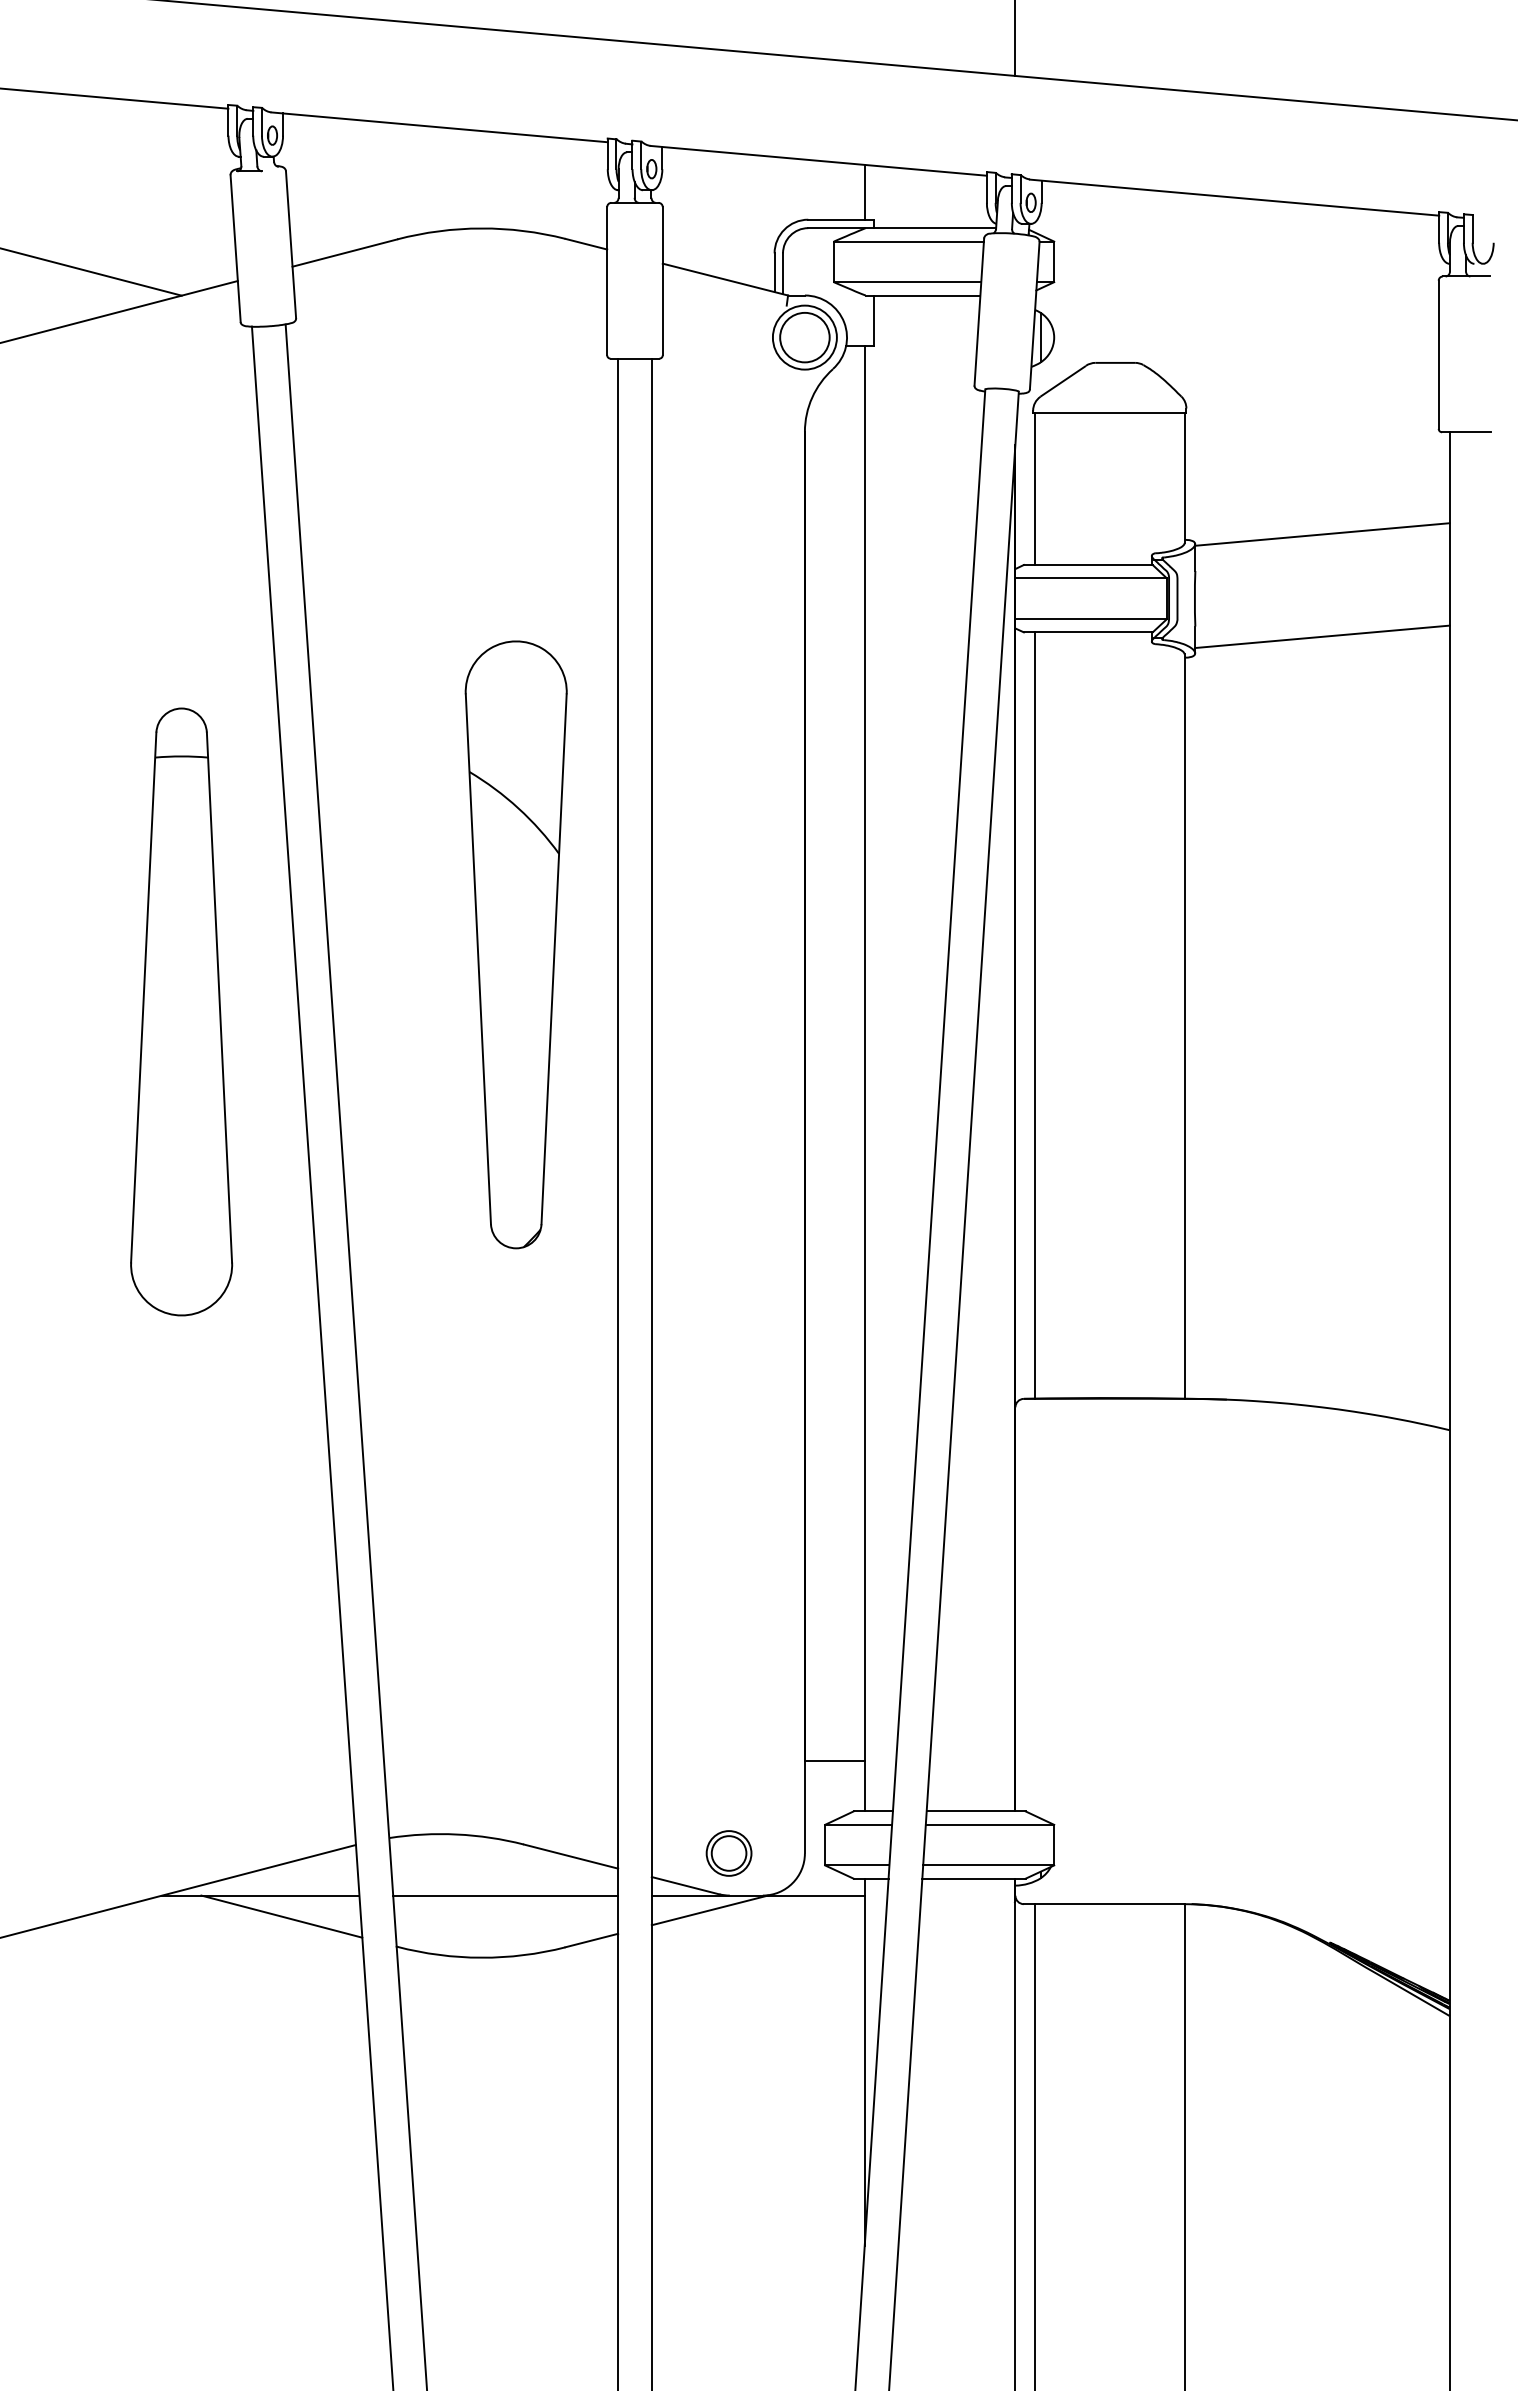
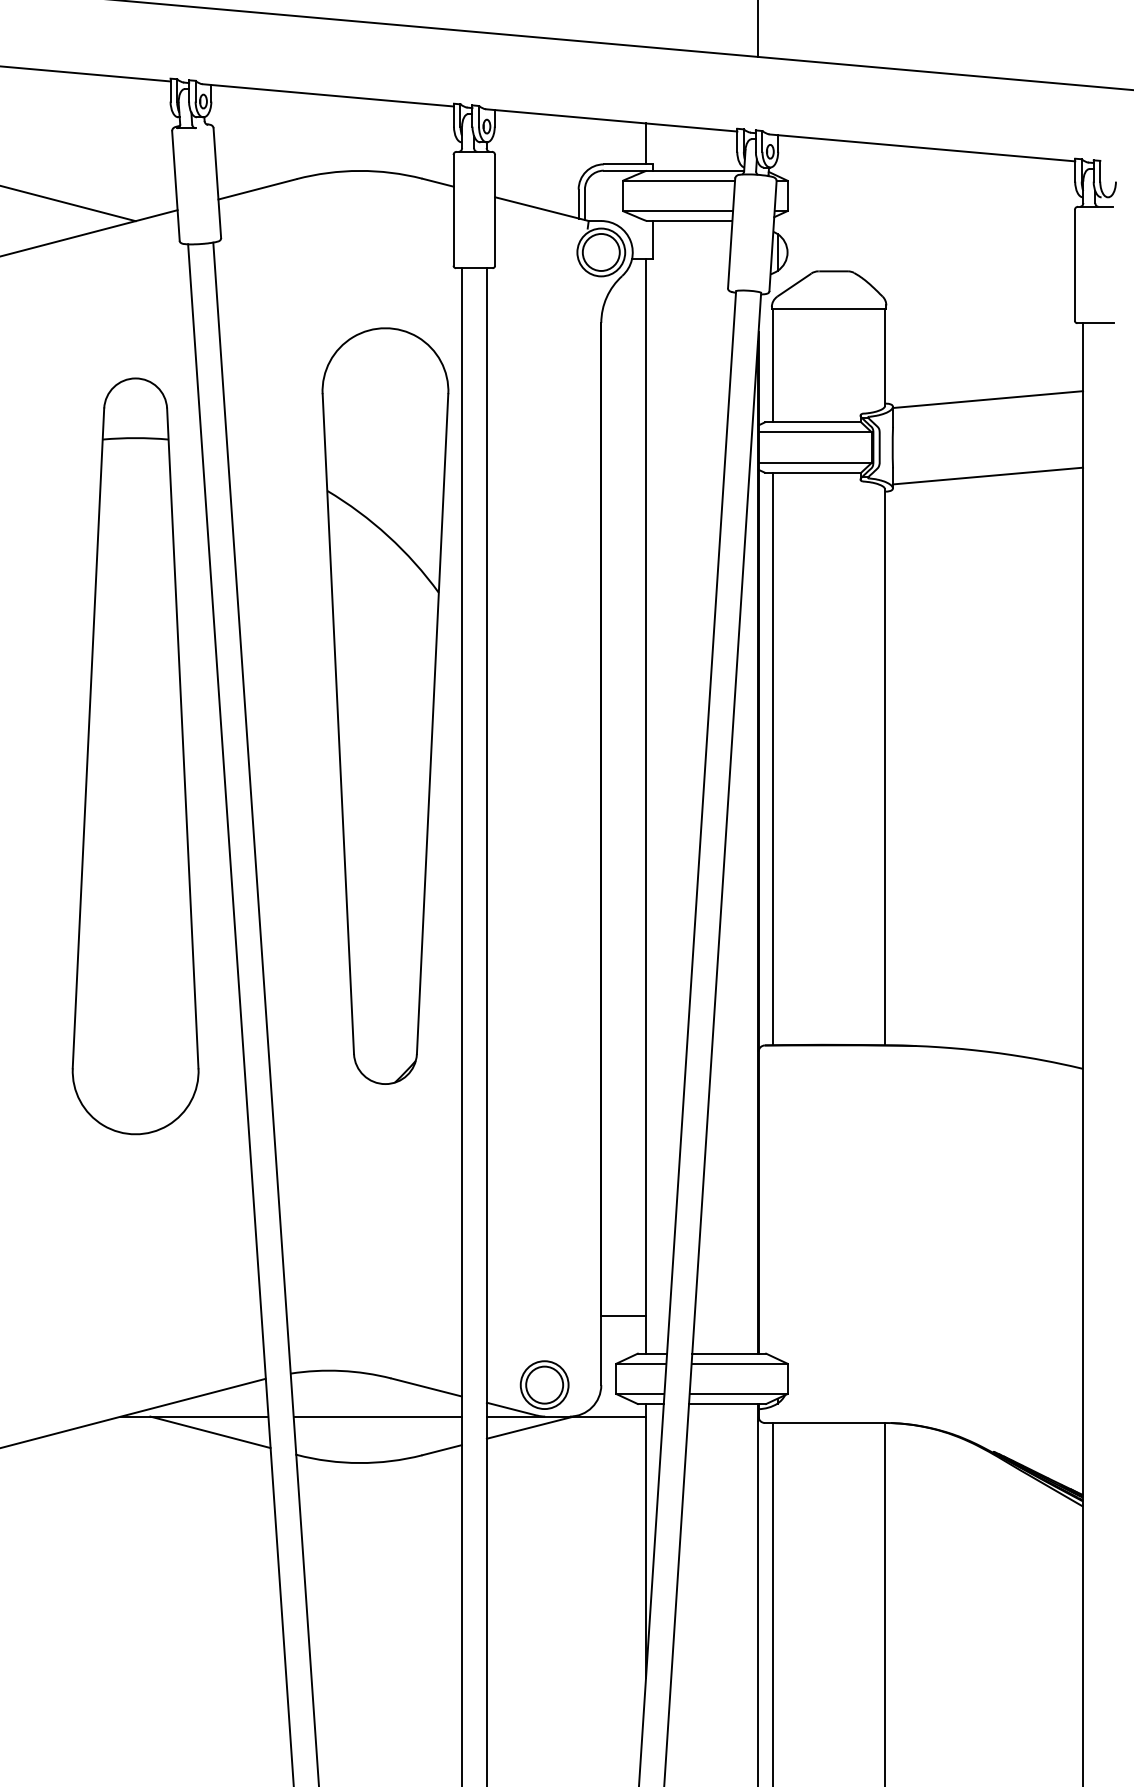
part: (516, 944) -> (385, 705), size x1.67
part: (181, 1011) -> (135, 756), size x1.67
part: (728, 1853) -> (544, 1385), size x1.43

